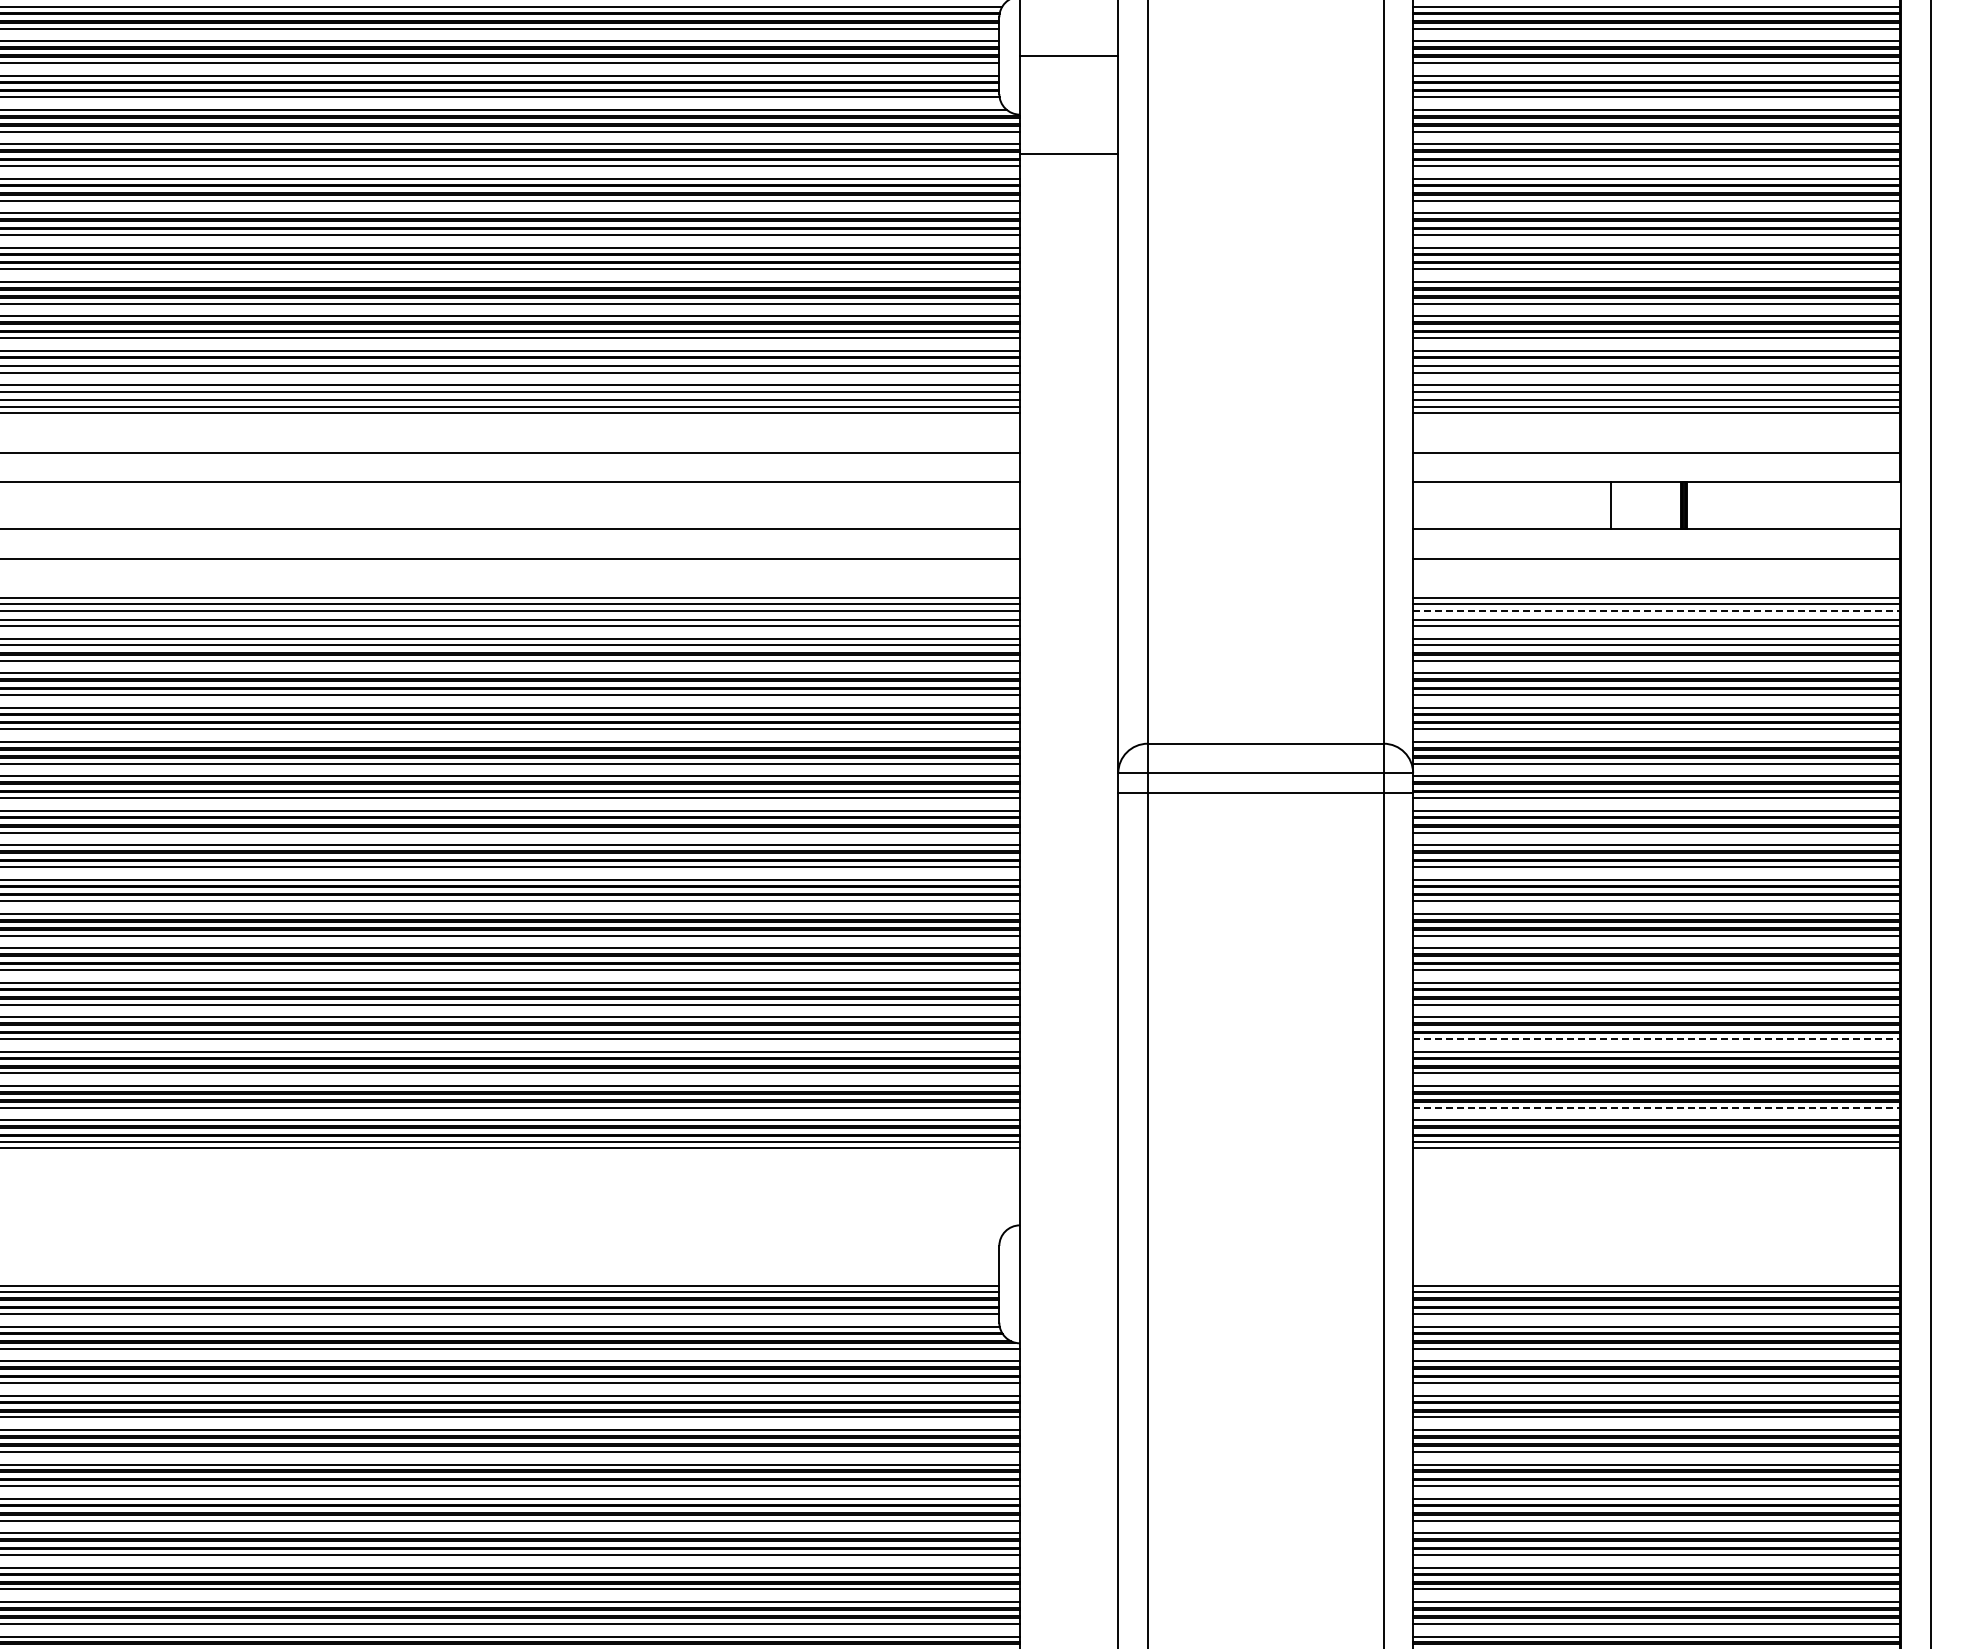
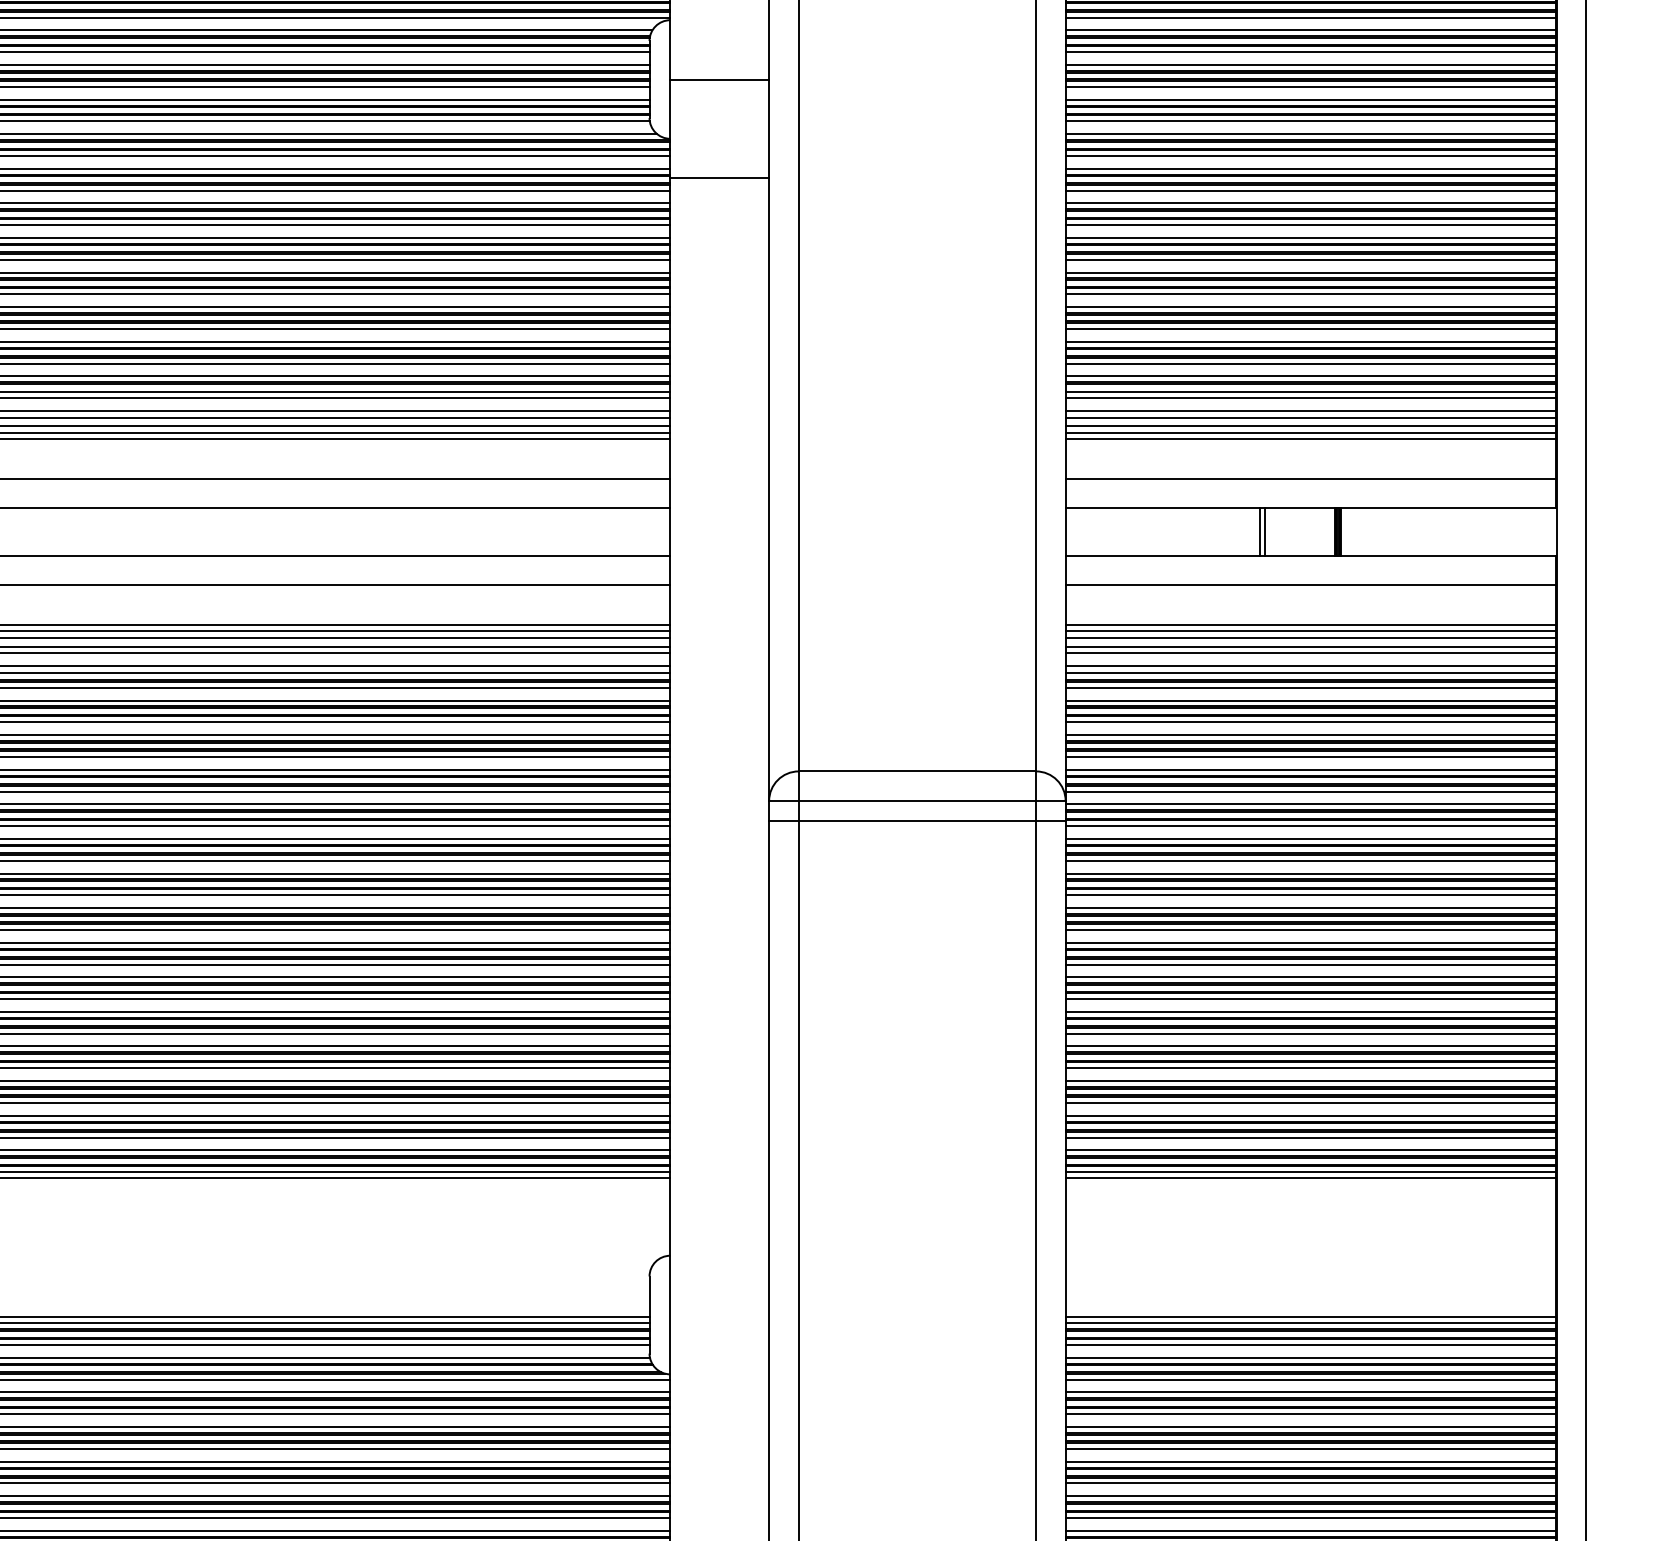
line: (1606, 505) -> (1260, 531), added
line: (1656, 611) -> (1310, 638), dashed -> solid
line: (1656, 1039) -> (1310, 1068), dashed -> solid
line: (1656, 1107) -> (1310, 1137), dashed -> solid

